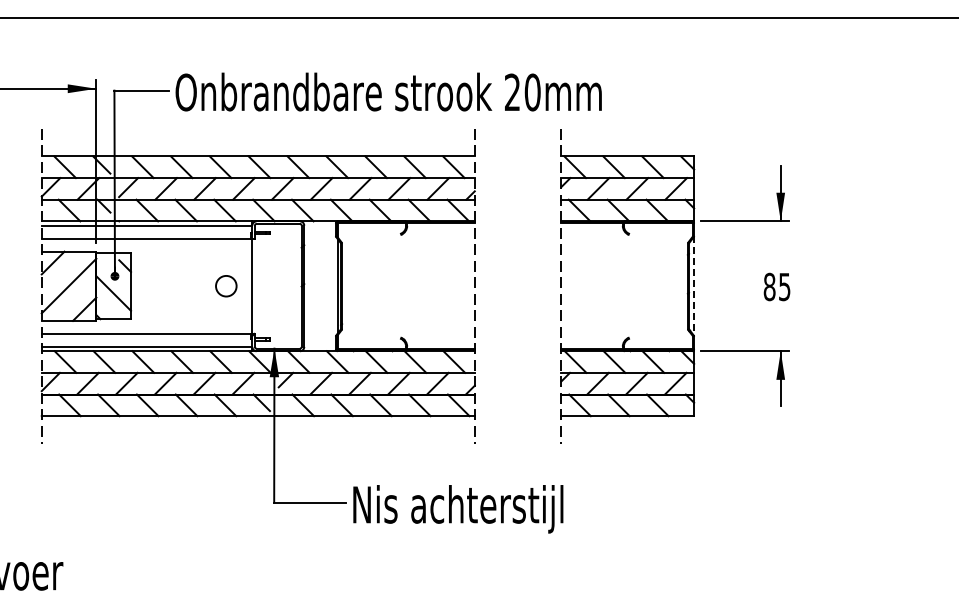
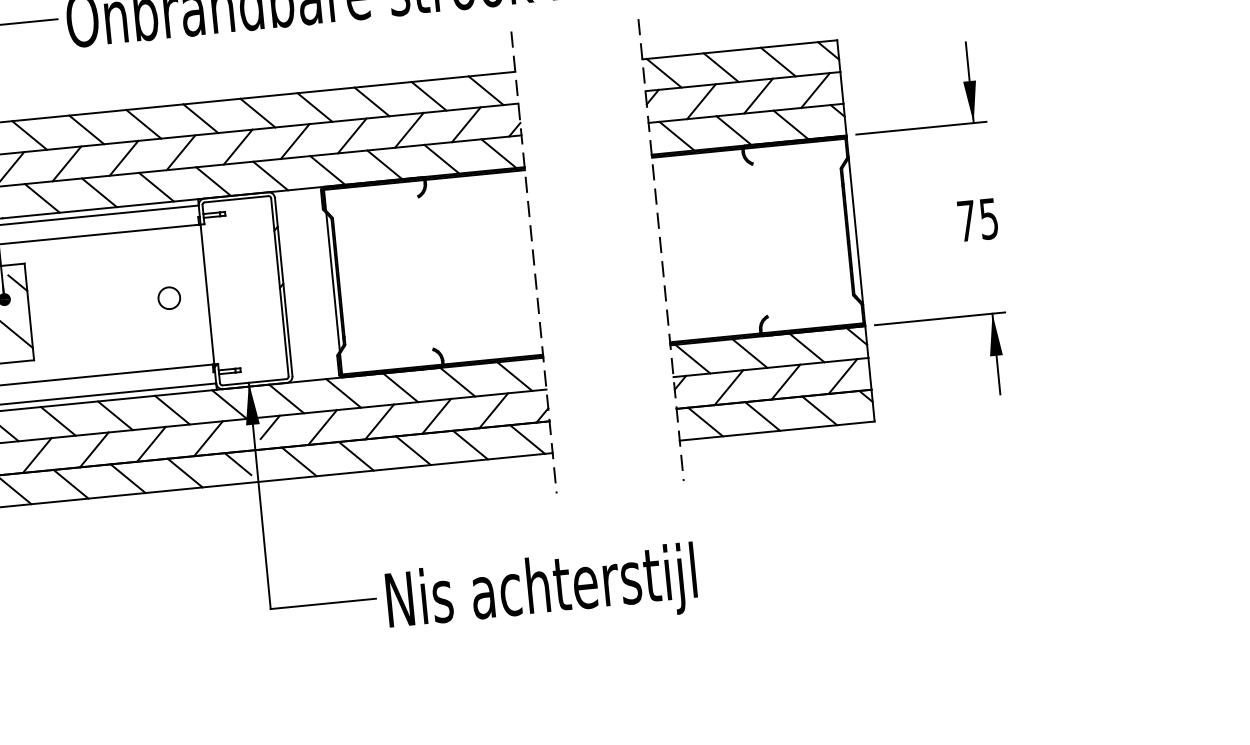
circle: (226, 286) -> (169, 298), size x0.71
line: (694, 286) -> (856, 231), dashed -> solid
text: (769, 286) -> (966, 220), 85 -> 75

